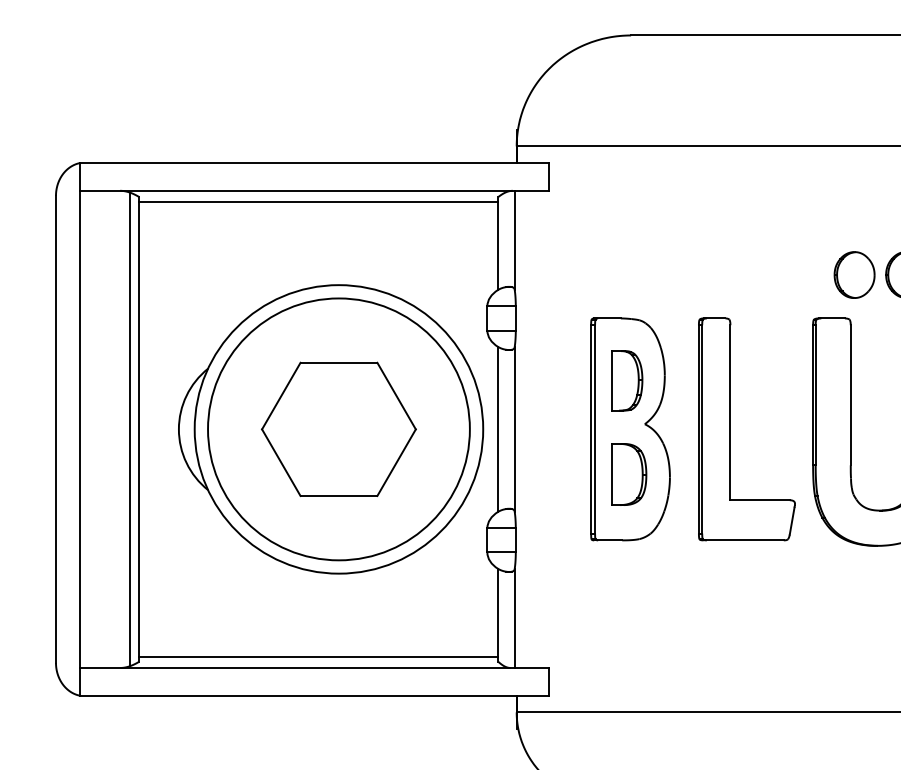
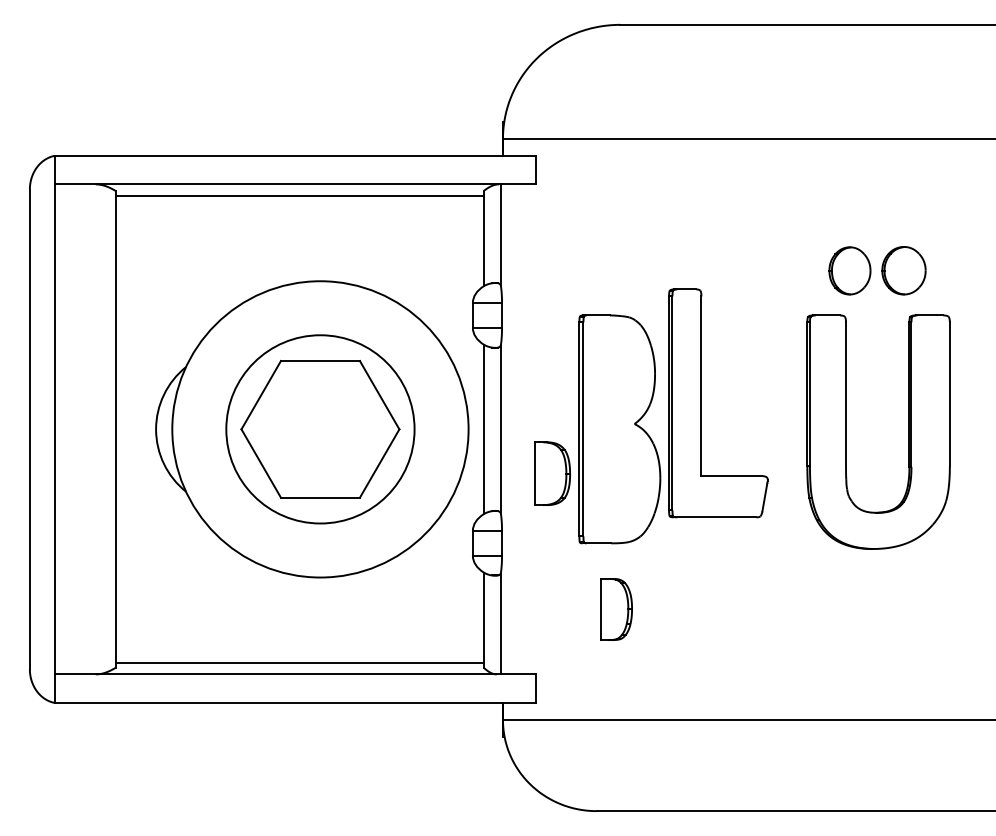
part: (627, 380) -> (616, 609), moved
circle: (338, 428) -> (319, 428), size x0.7
line: (129, 429) -> (105, 429), removed
part: (730, 429) -> (701, 403), moved
part: (629, 474) -> (552, 473), moved

